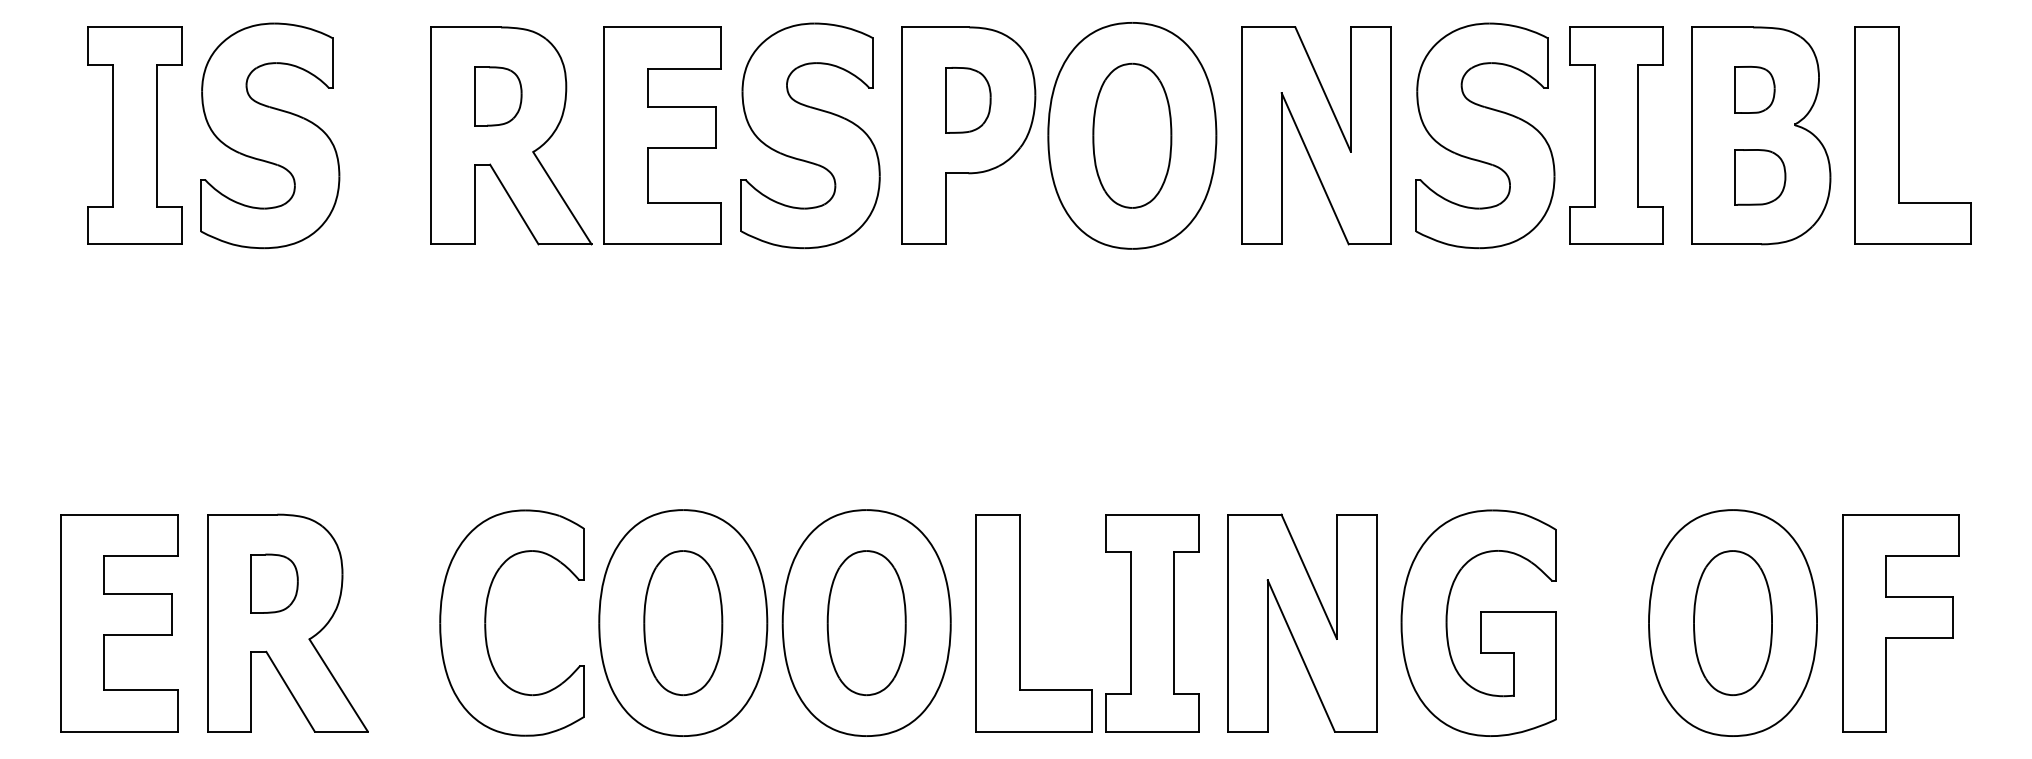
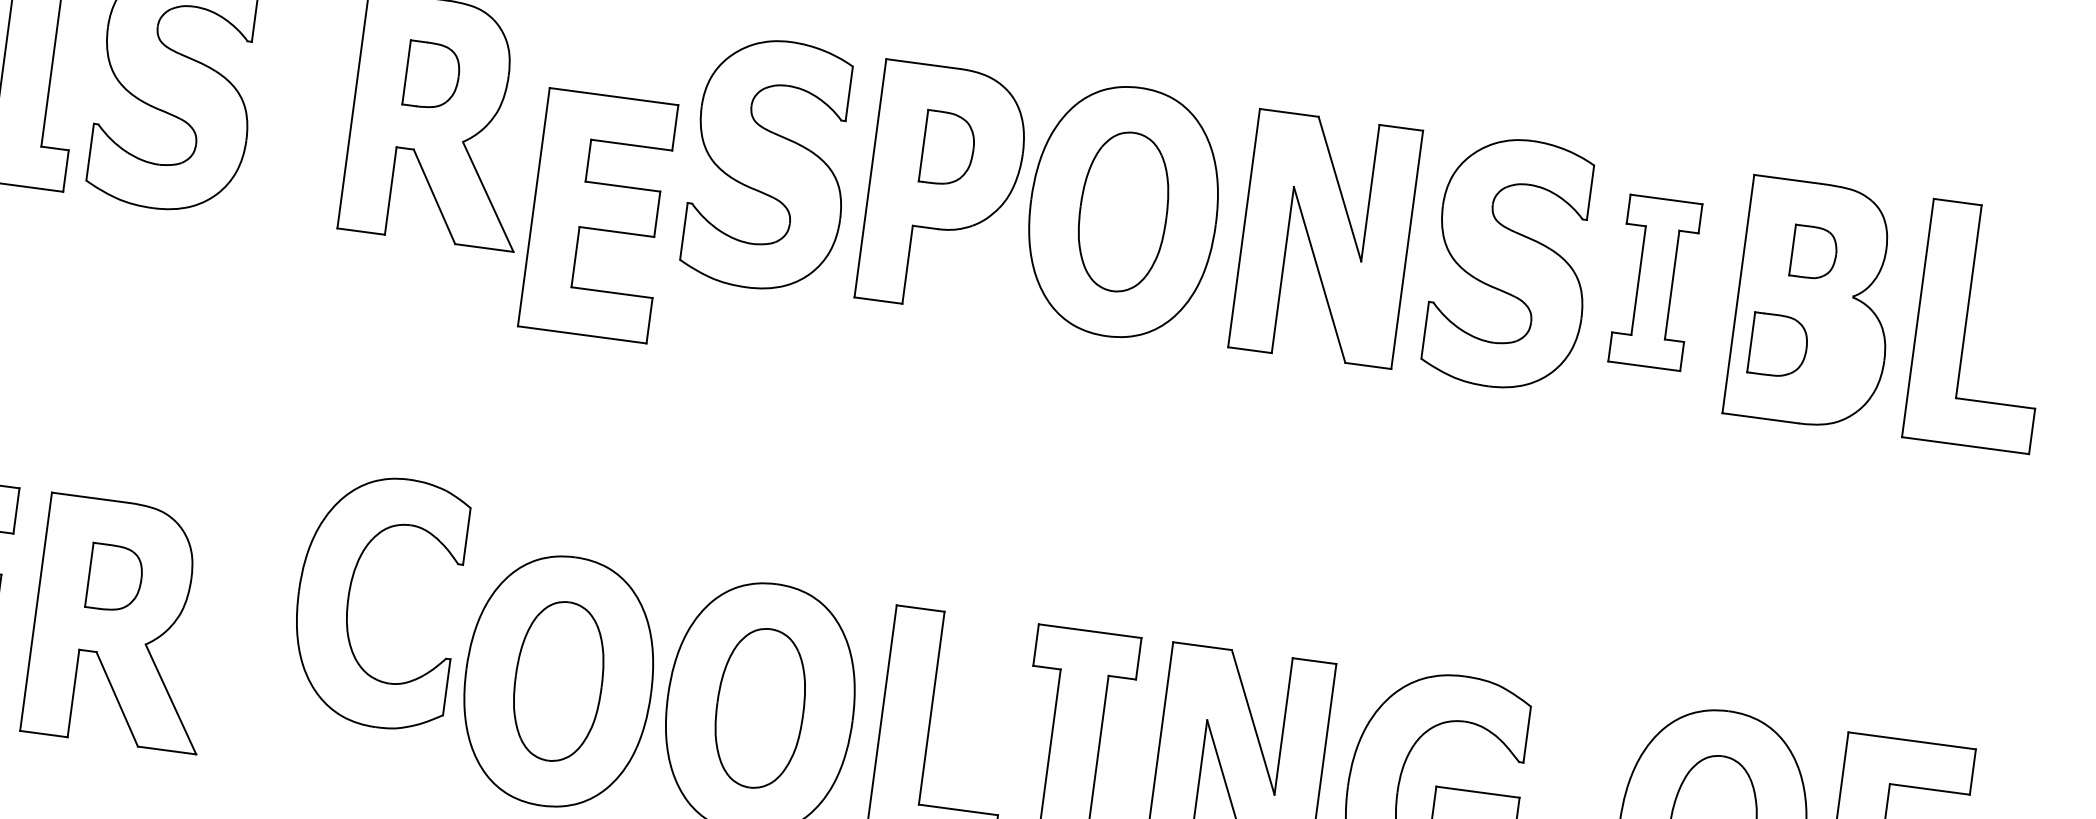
part: (662, 135) -> (597, 215), moved
part: (1616, 135) -> (1655, 282), size x0.7
part: (1760, 177) -> (1779, 346), moved
part: (486, 622) -> (349, 597), moved

